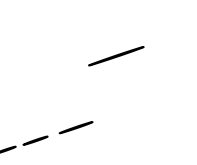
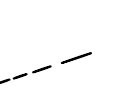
line: (116, 55) -> (76, 57), moved

